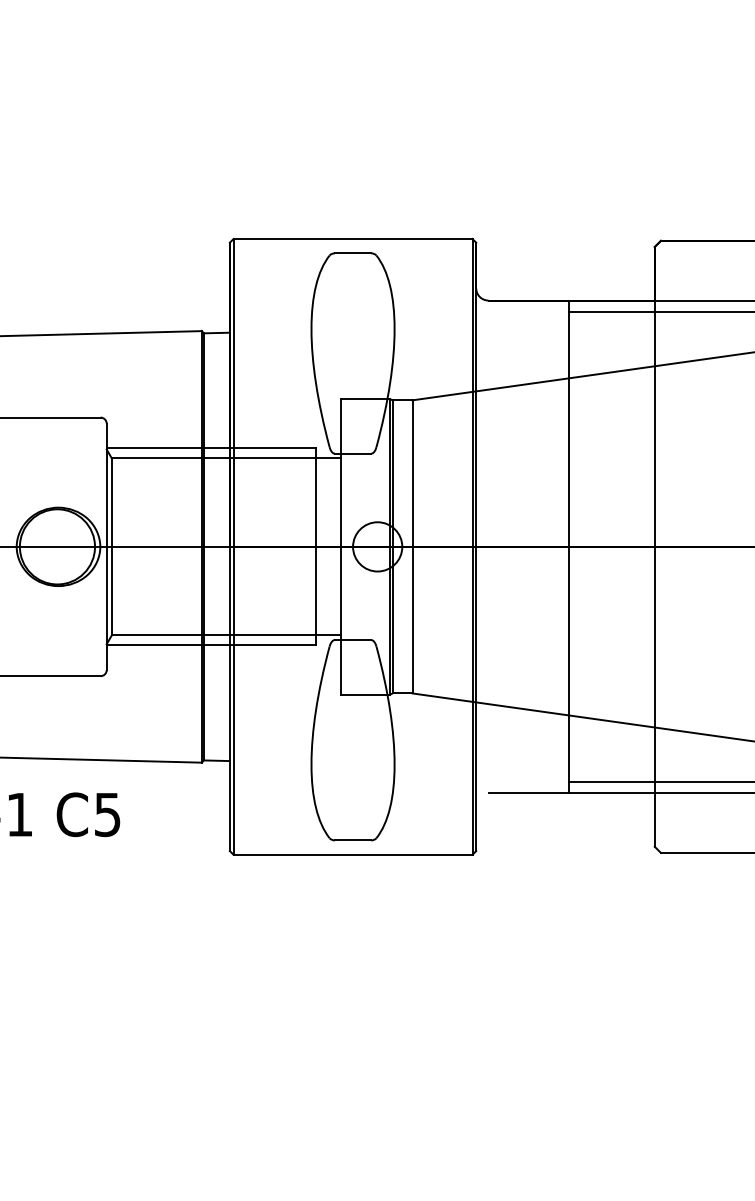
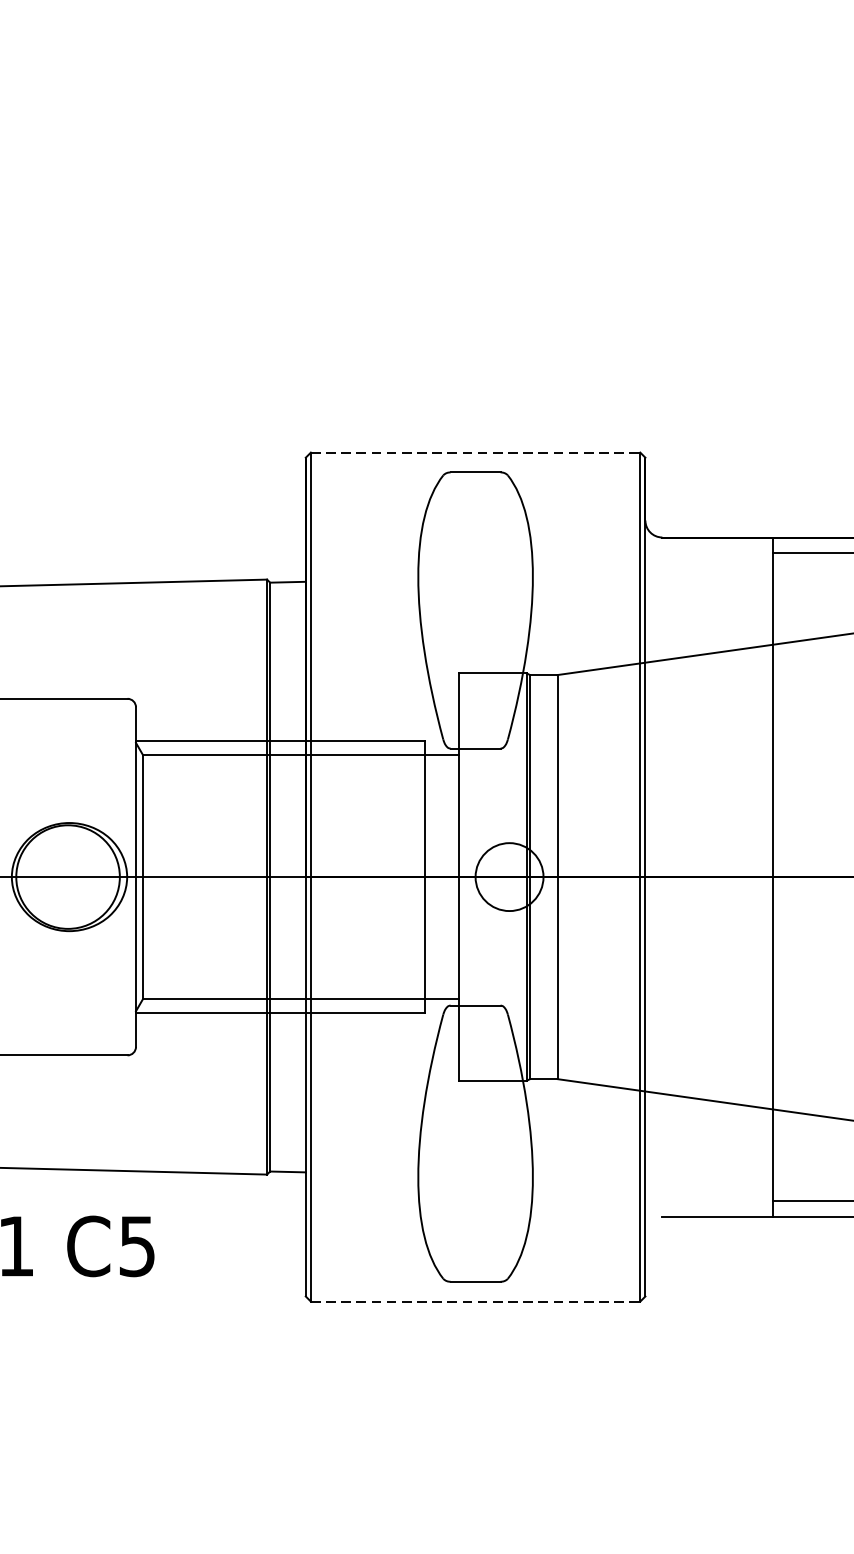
line: (353, 239) -> (476, 453), solid -> dashed
line: (353, 854) -> (476, 1301), solid -> dashed

